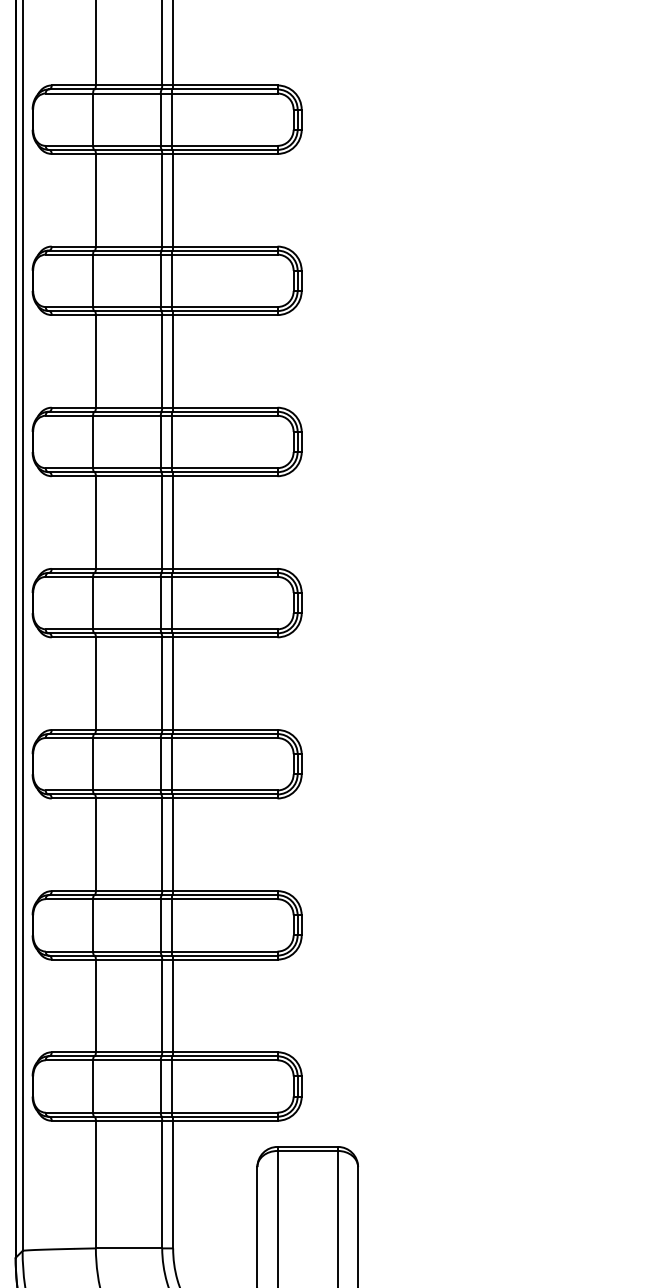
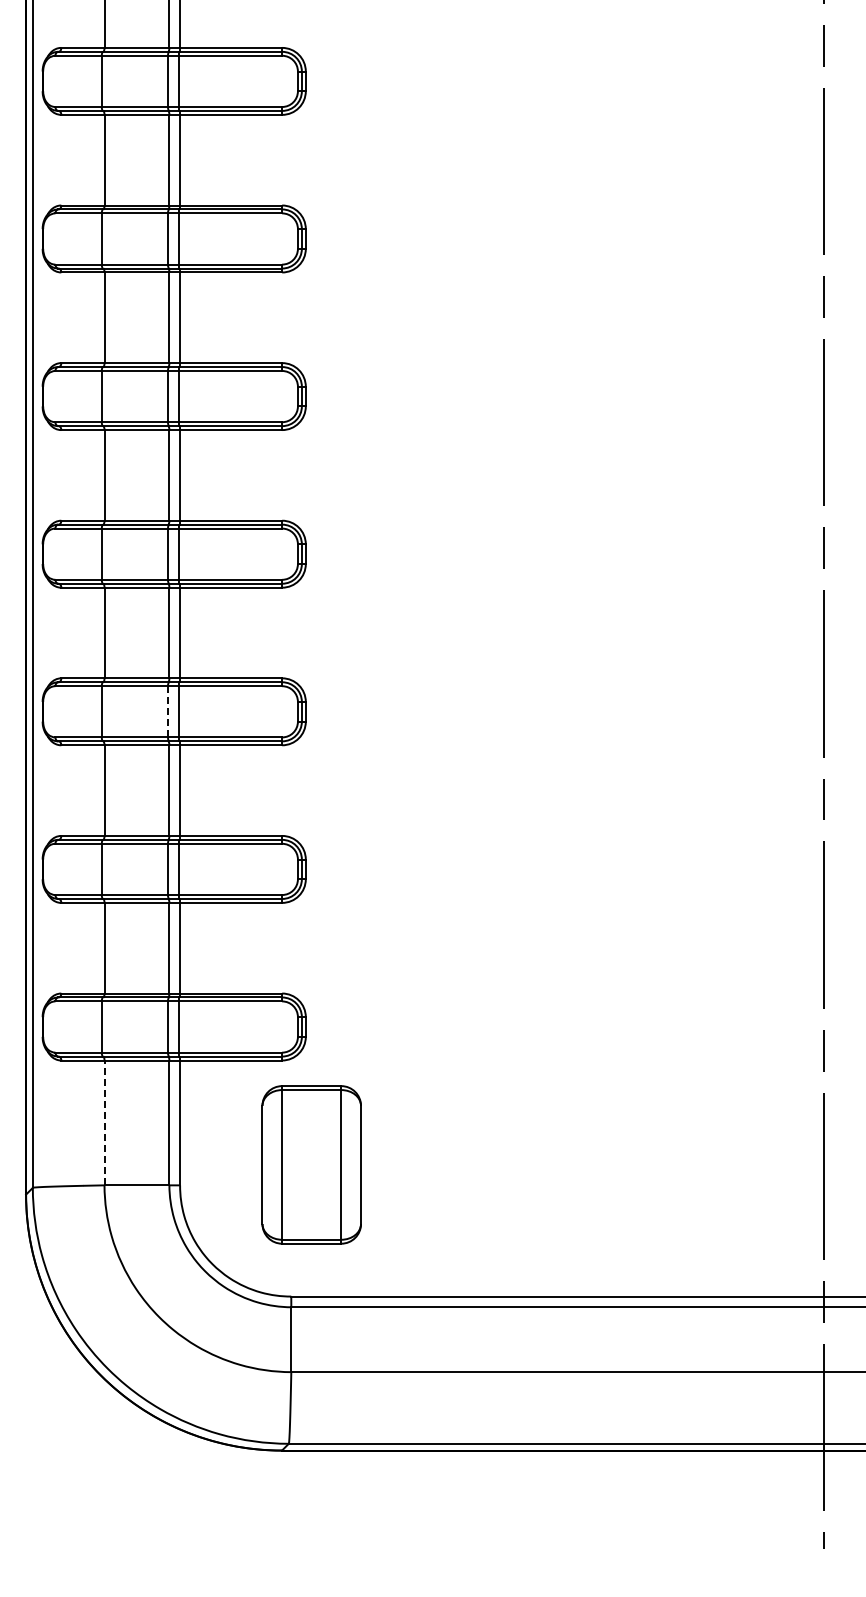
line: (161, 763) -> (168, 711), solid -> dashed
line: (95, 1184) -> (104, 1122), solid -> dashed

